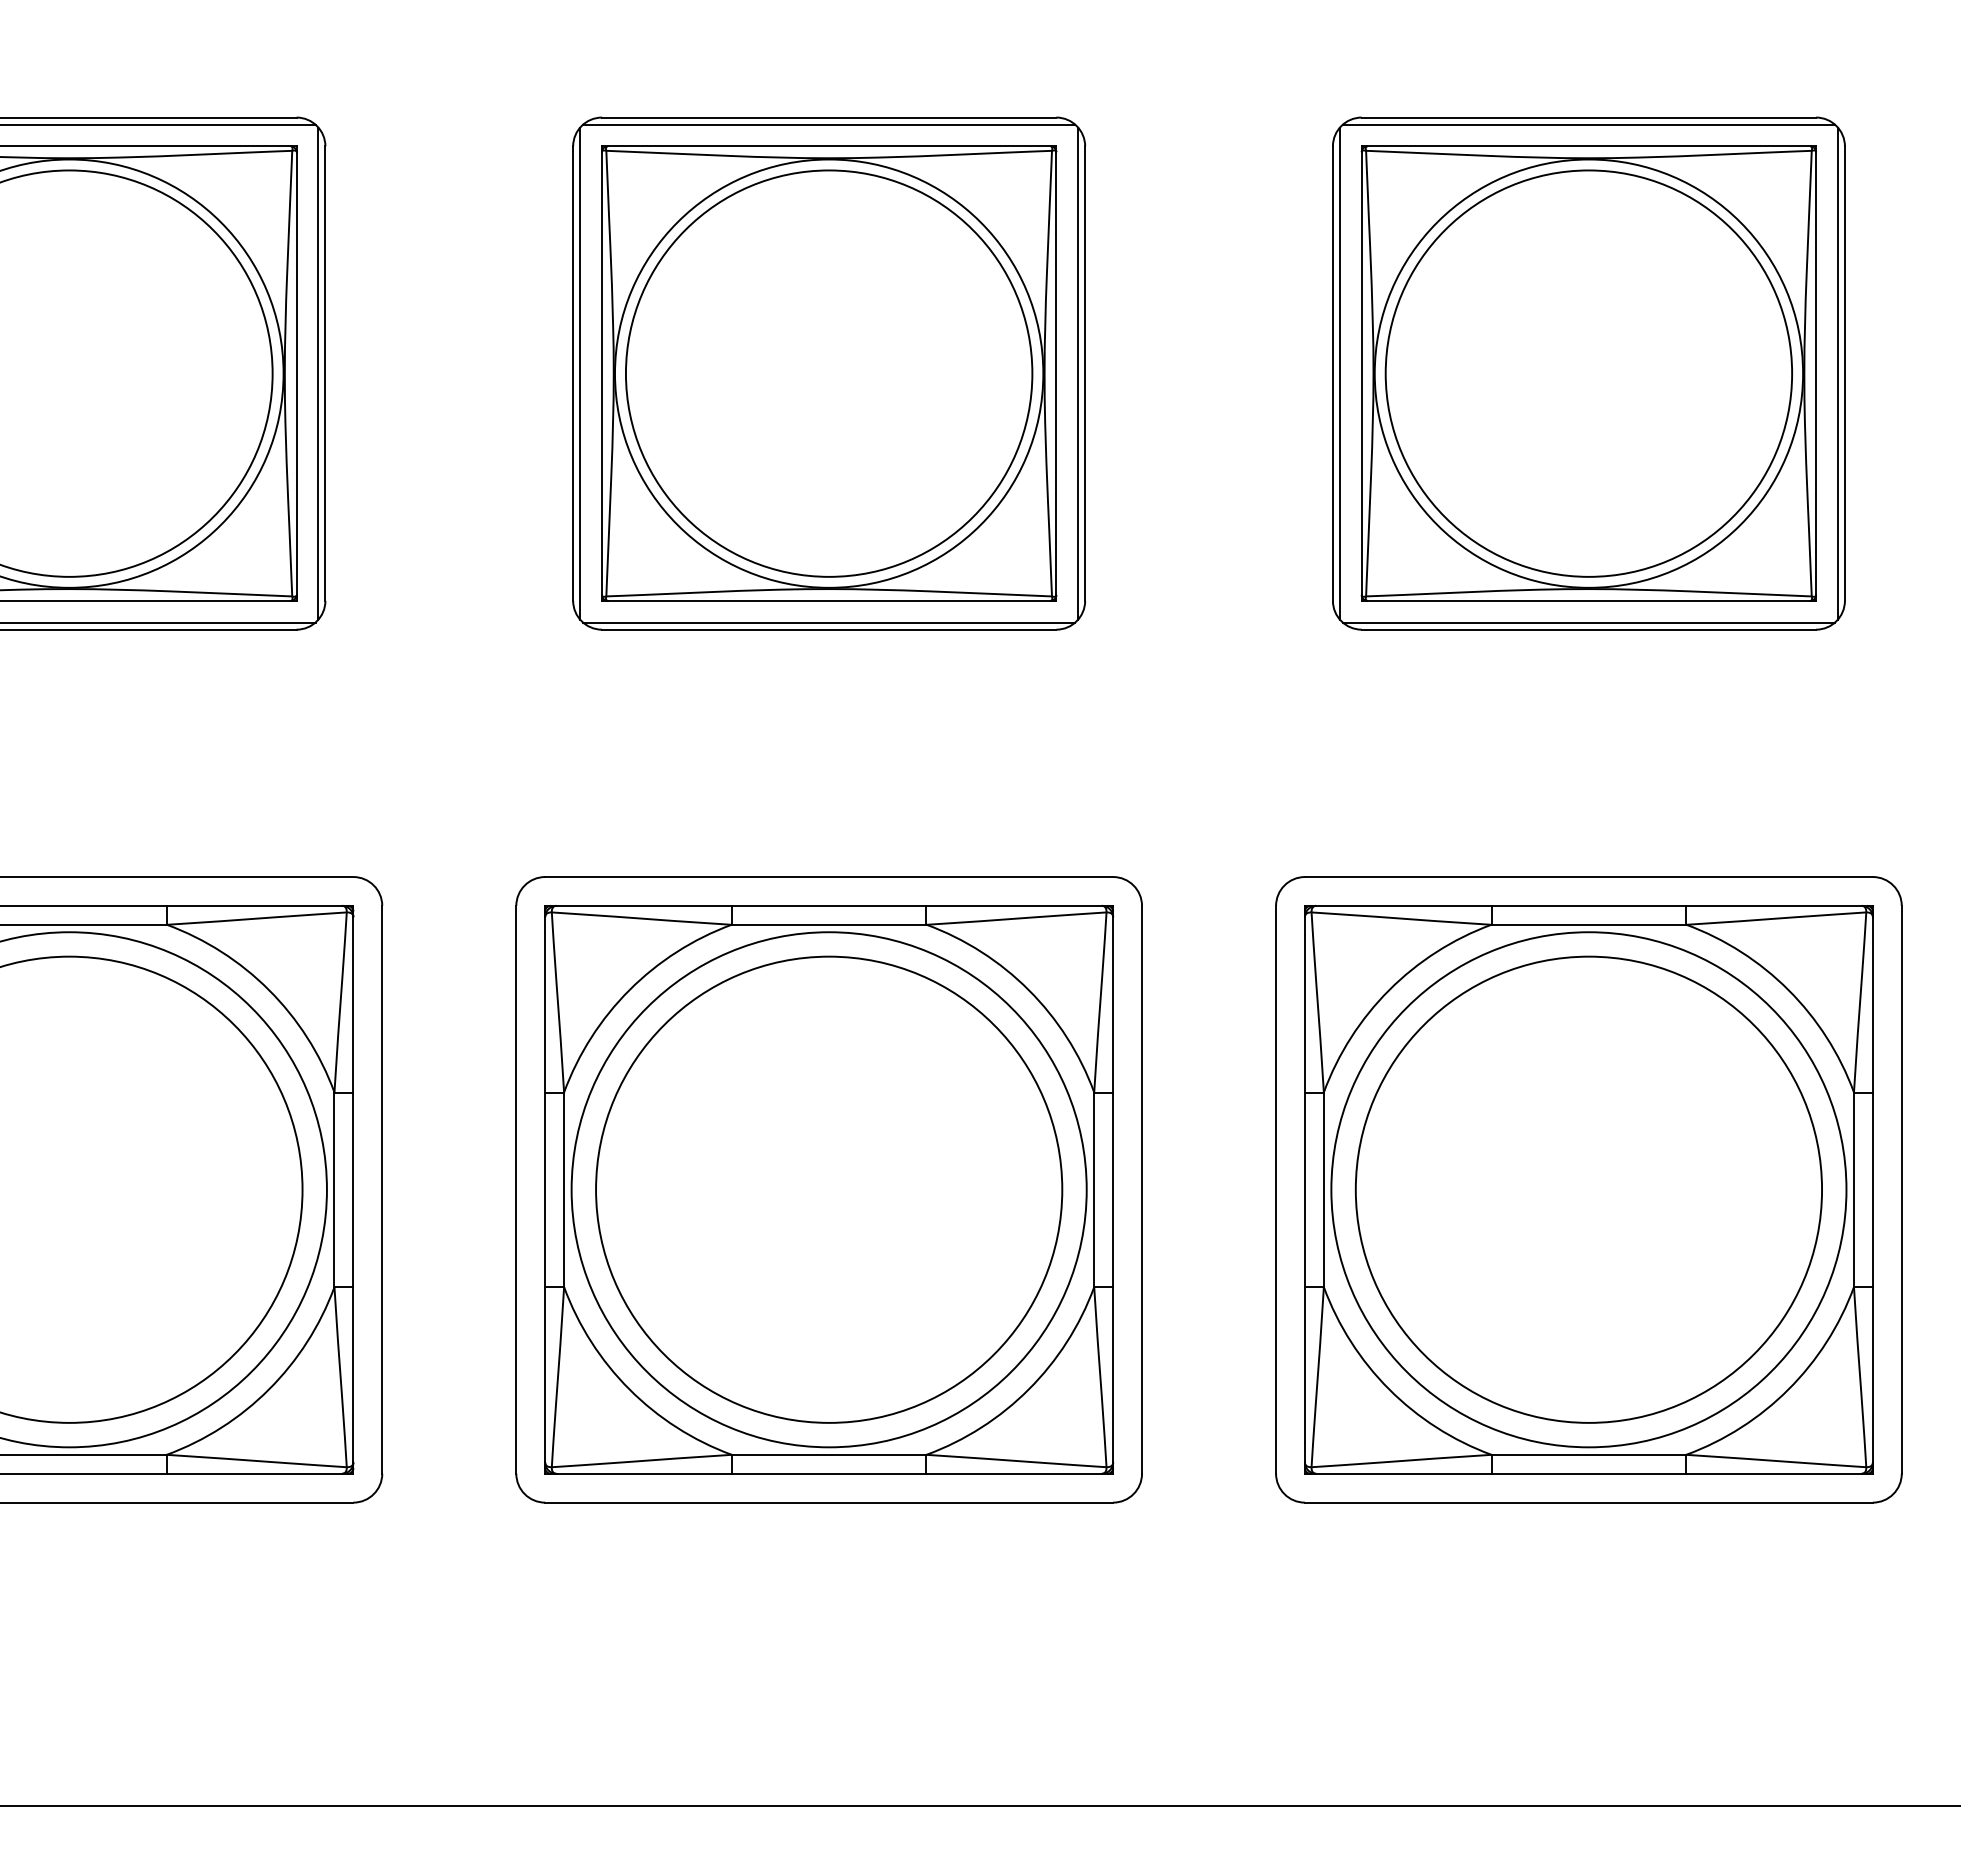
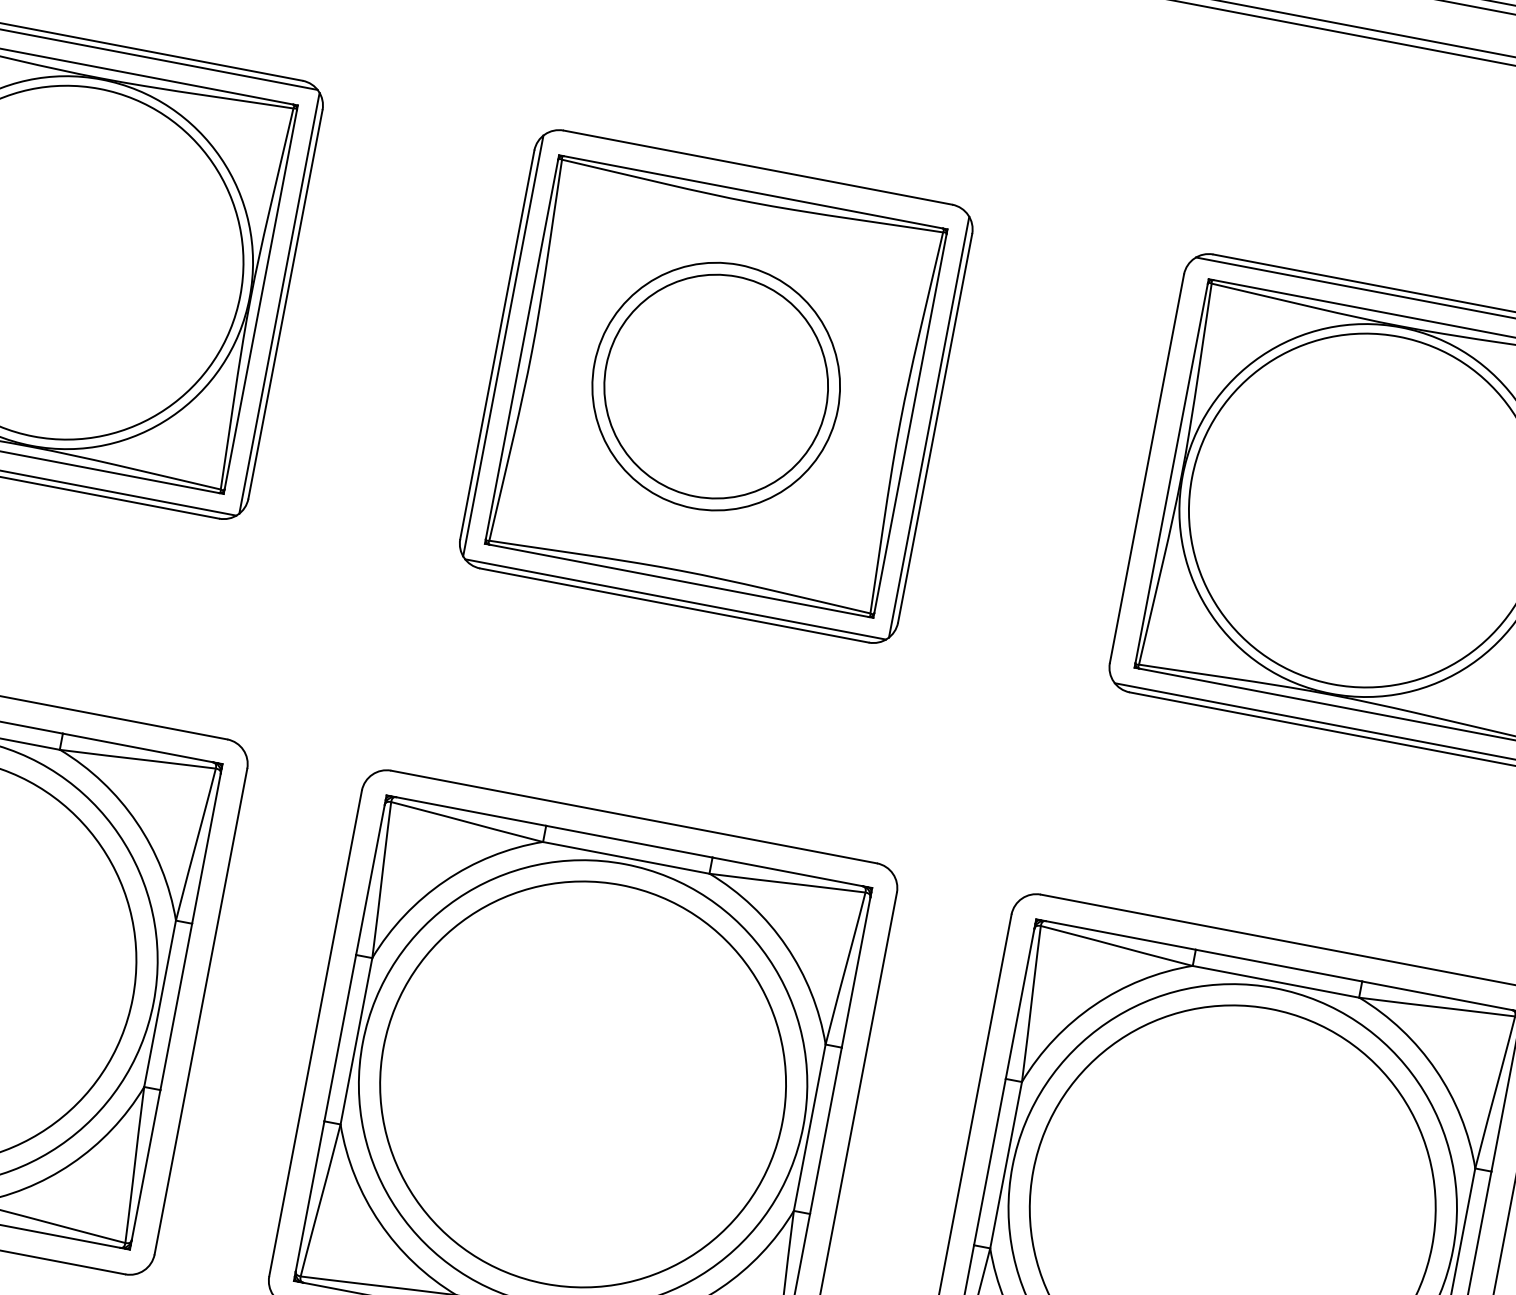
line: (829, 124) -> (757, 173), removed
circle: (828, 373) -> (715, 386), size x0.7
circle: (829, 373) -> (716, 386), size x0.6
line: (1339, 373) -> (1152, 469), removed

